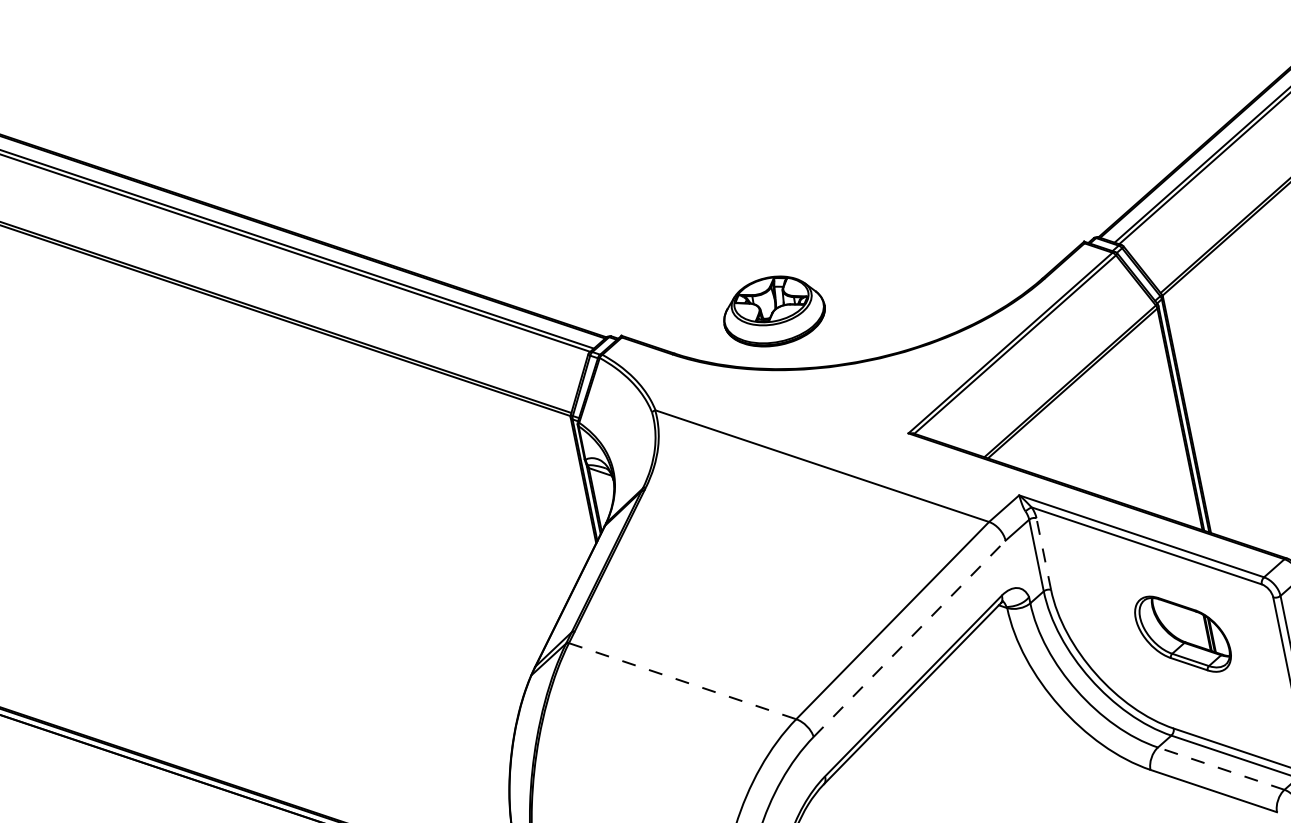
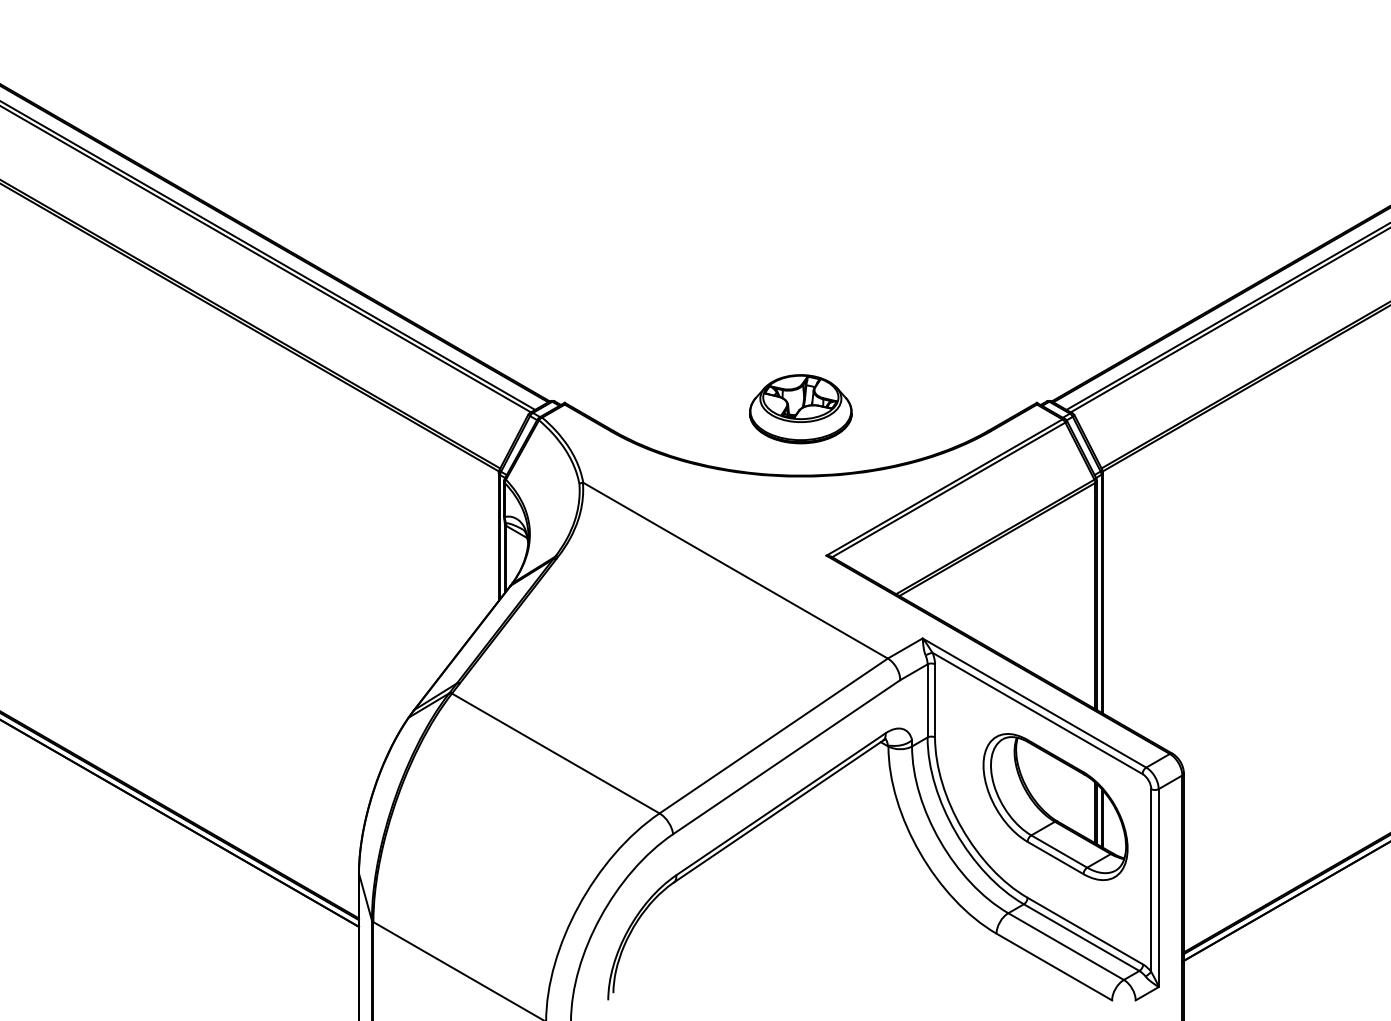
part: (773, 311) -> (800, 409), moved
line: (1044, 553) -> (935, 700), dashed -> solid
part: (1183, 634) -> (1055, 807), size x1.67
line: (910, 637) -> (787, 756), dashed -> solid
line: (682, 681) -> (555, 753), dashed -> solid
line: (1221, 768) -> (1066, 946), dashed -> solid

